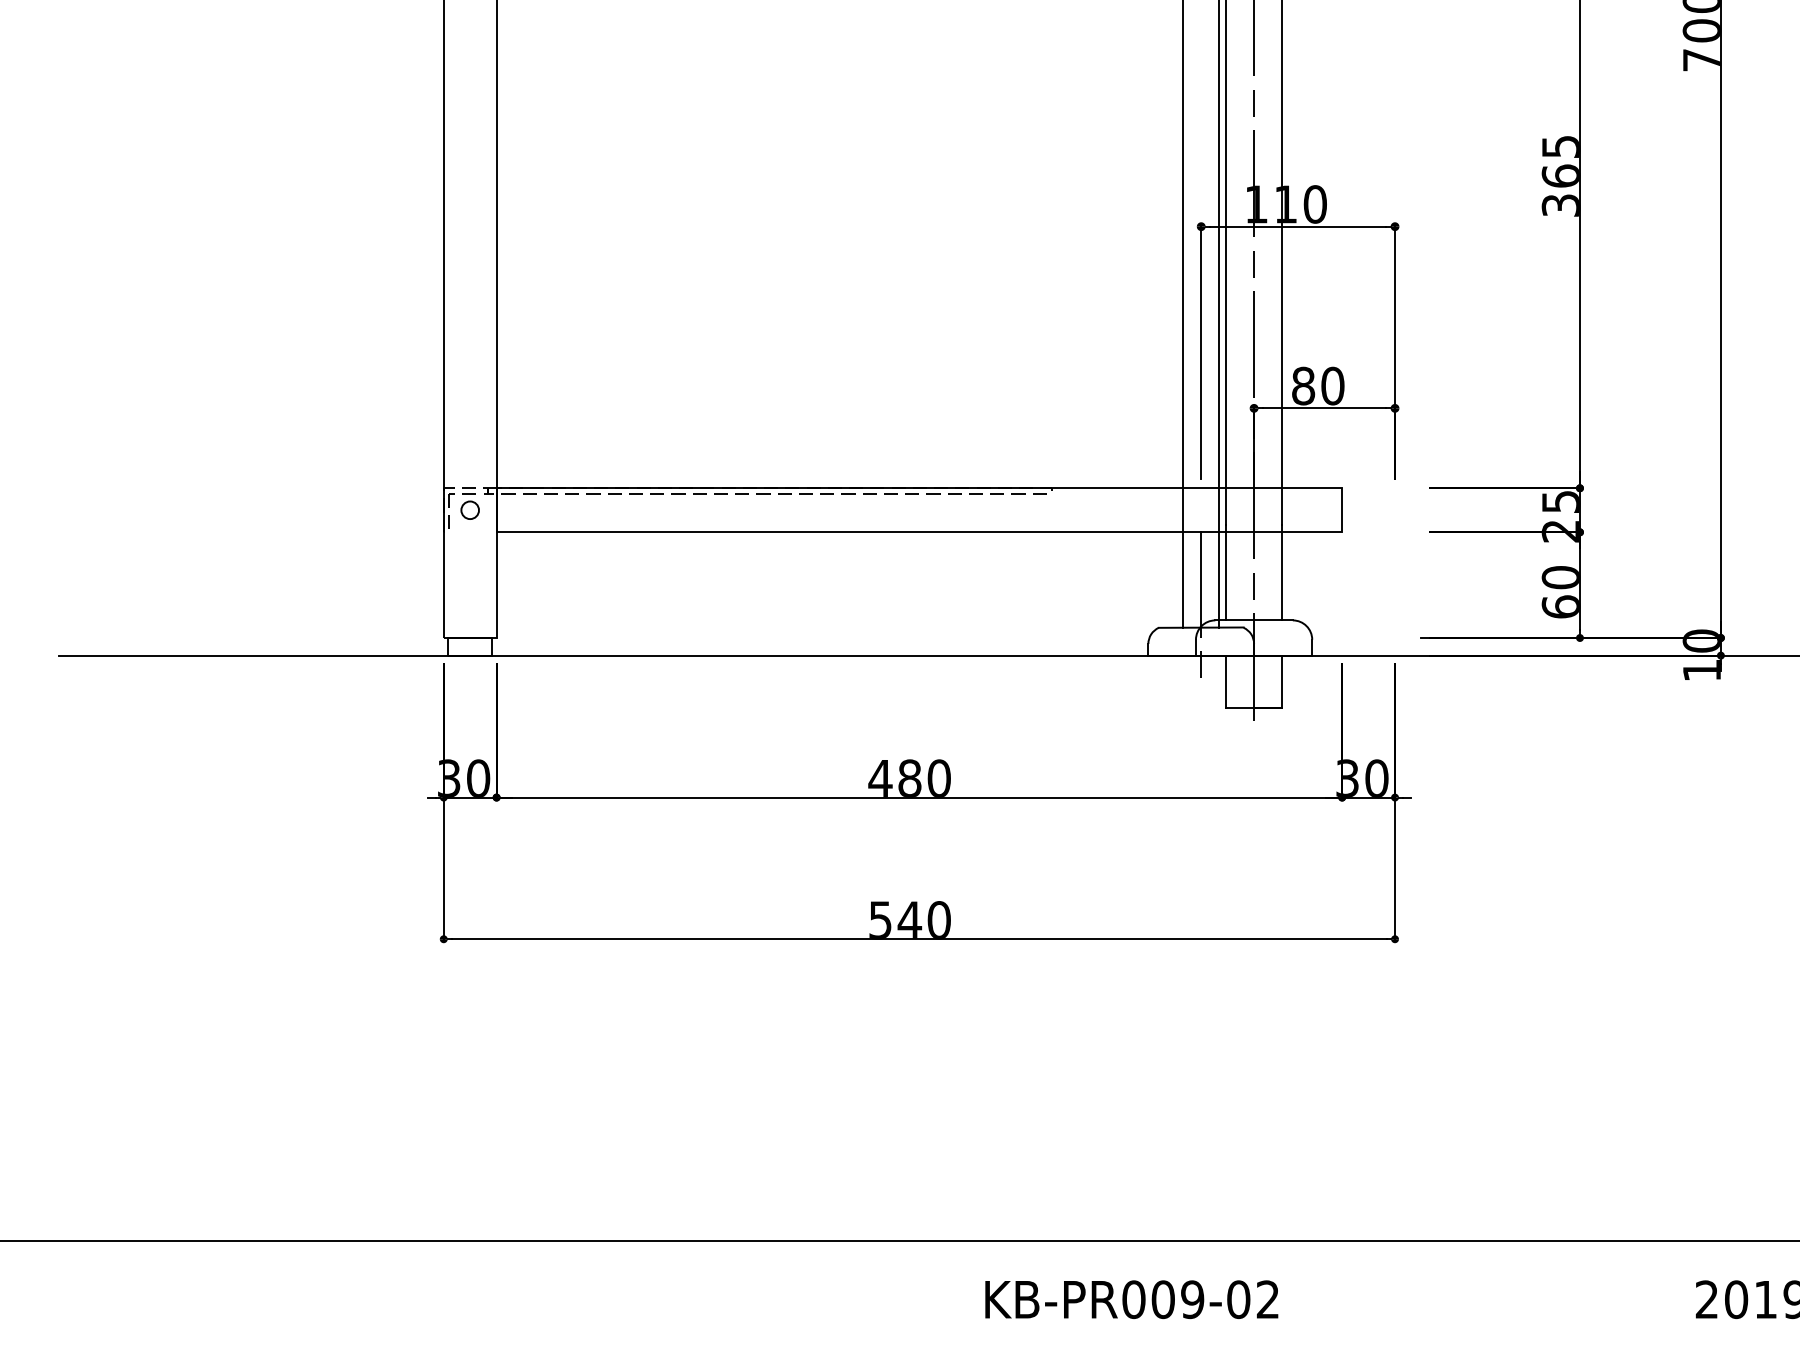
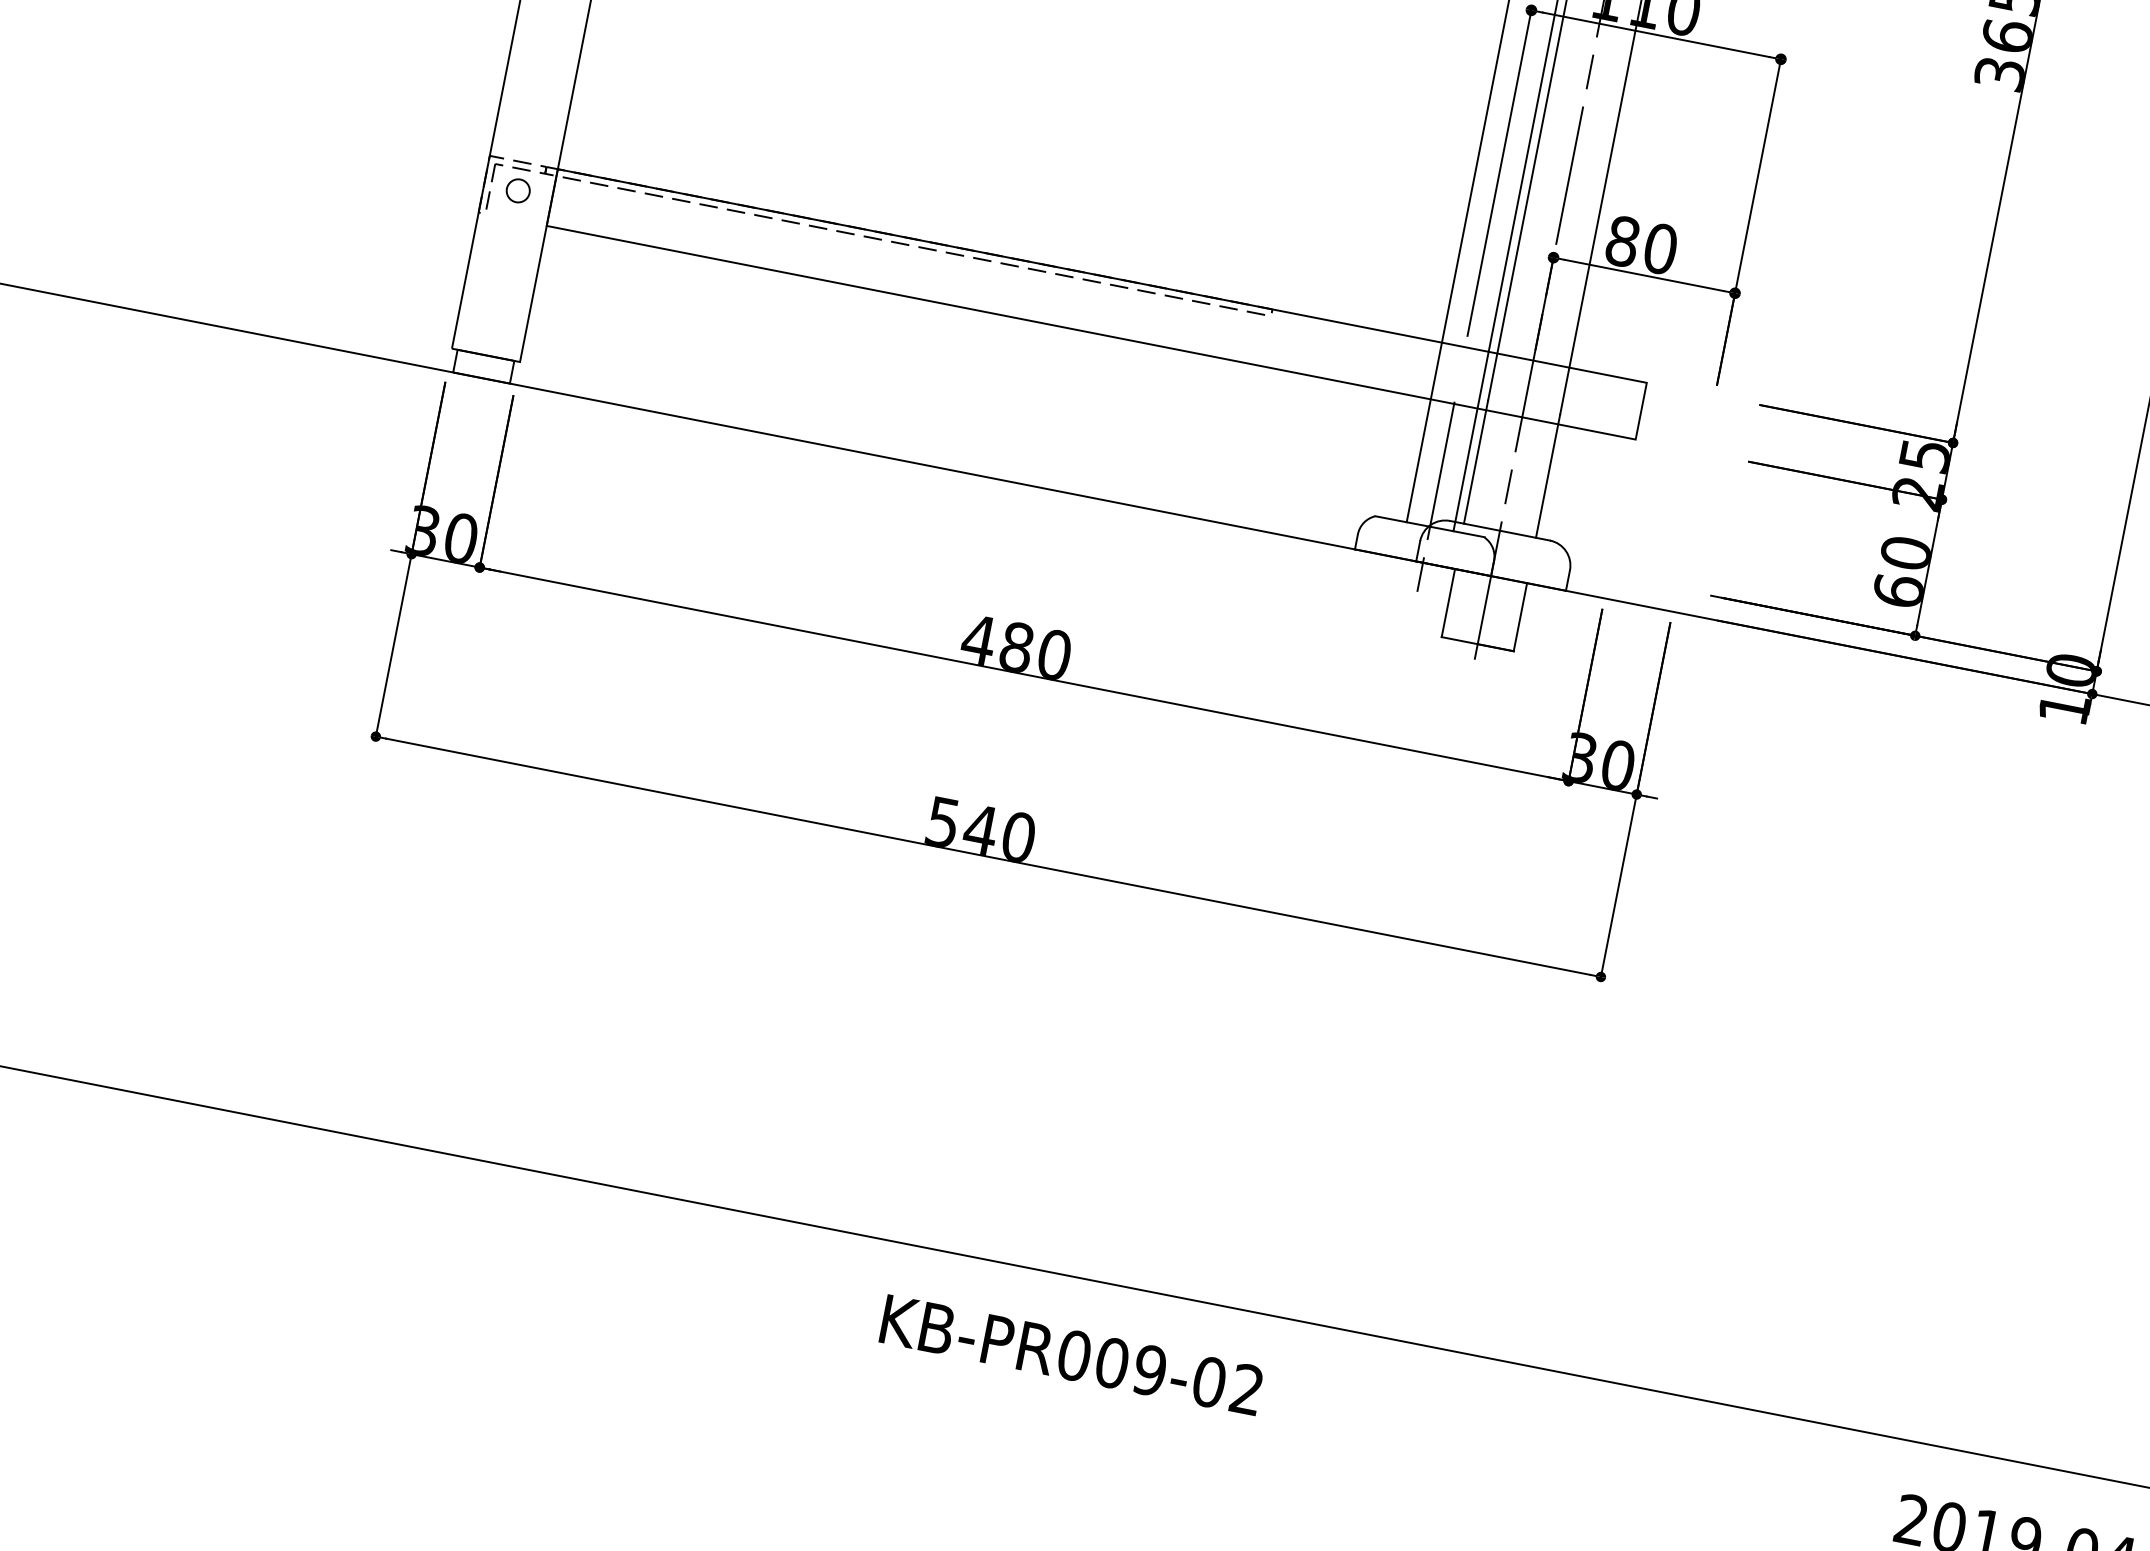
text: (1131, 1299) -> (1071, 1354), moved

